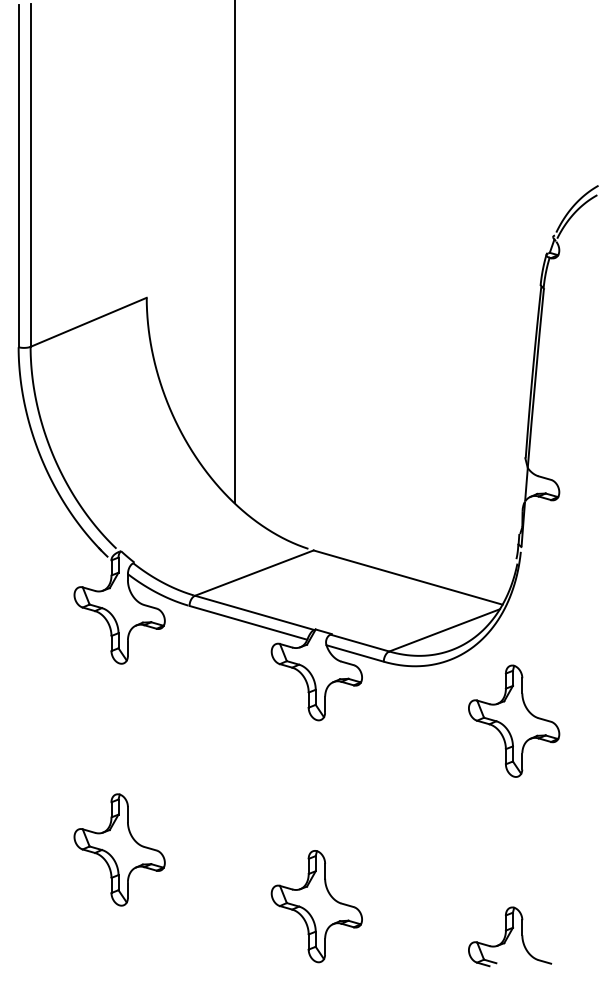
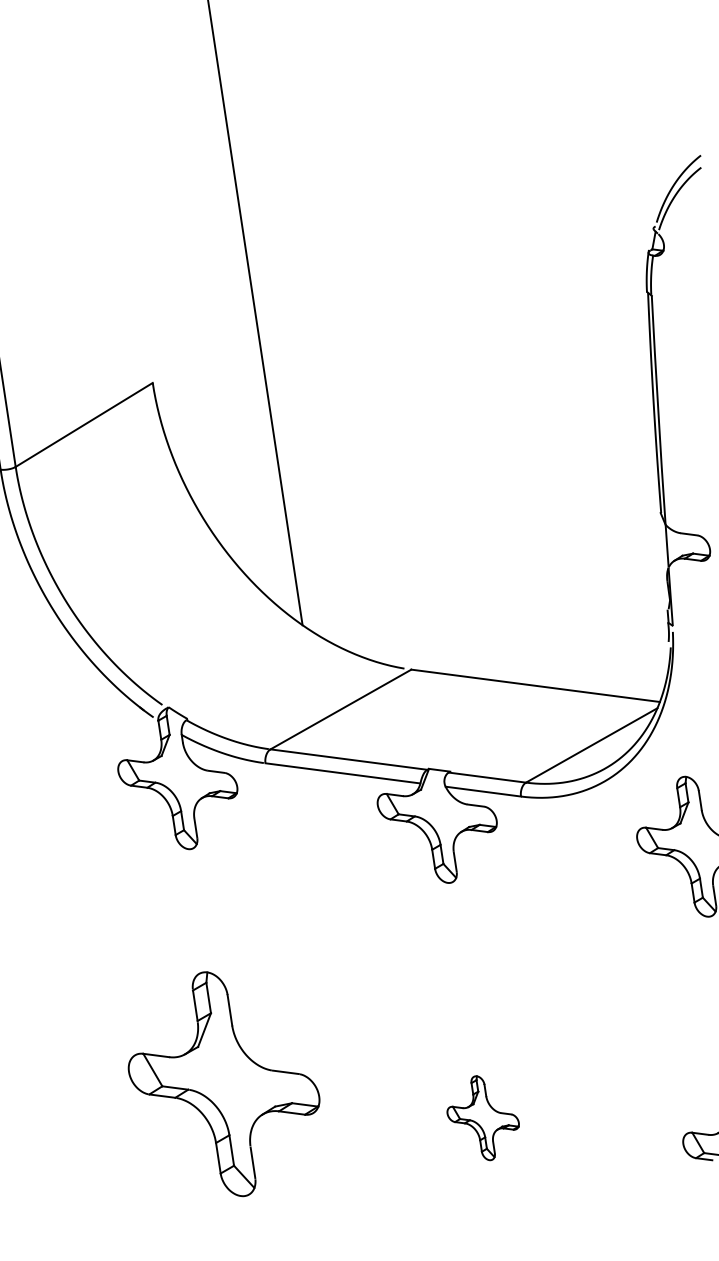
part: (119, 849) -> (223, 1083), size x1.6
part: (316, 906) -> (482, 1117), size x0.6

